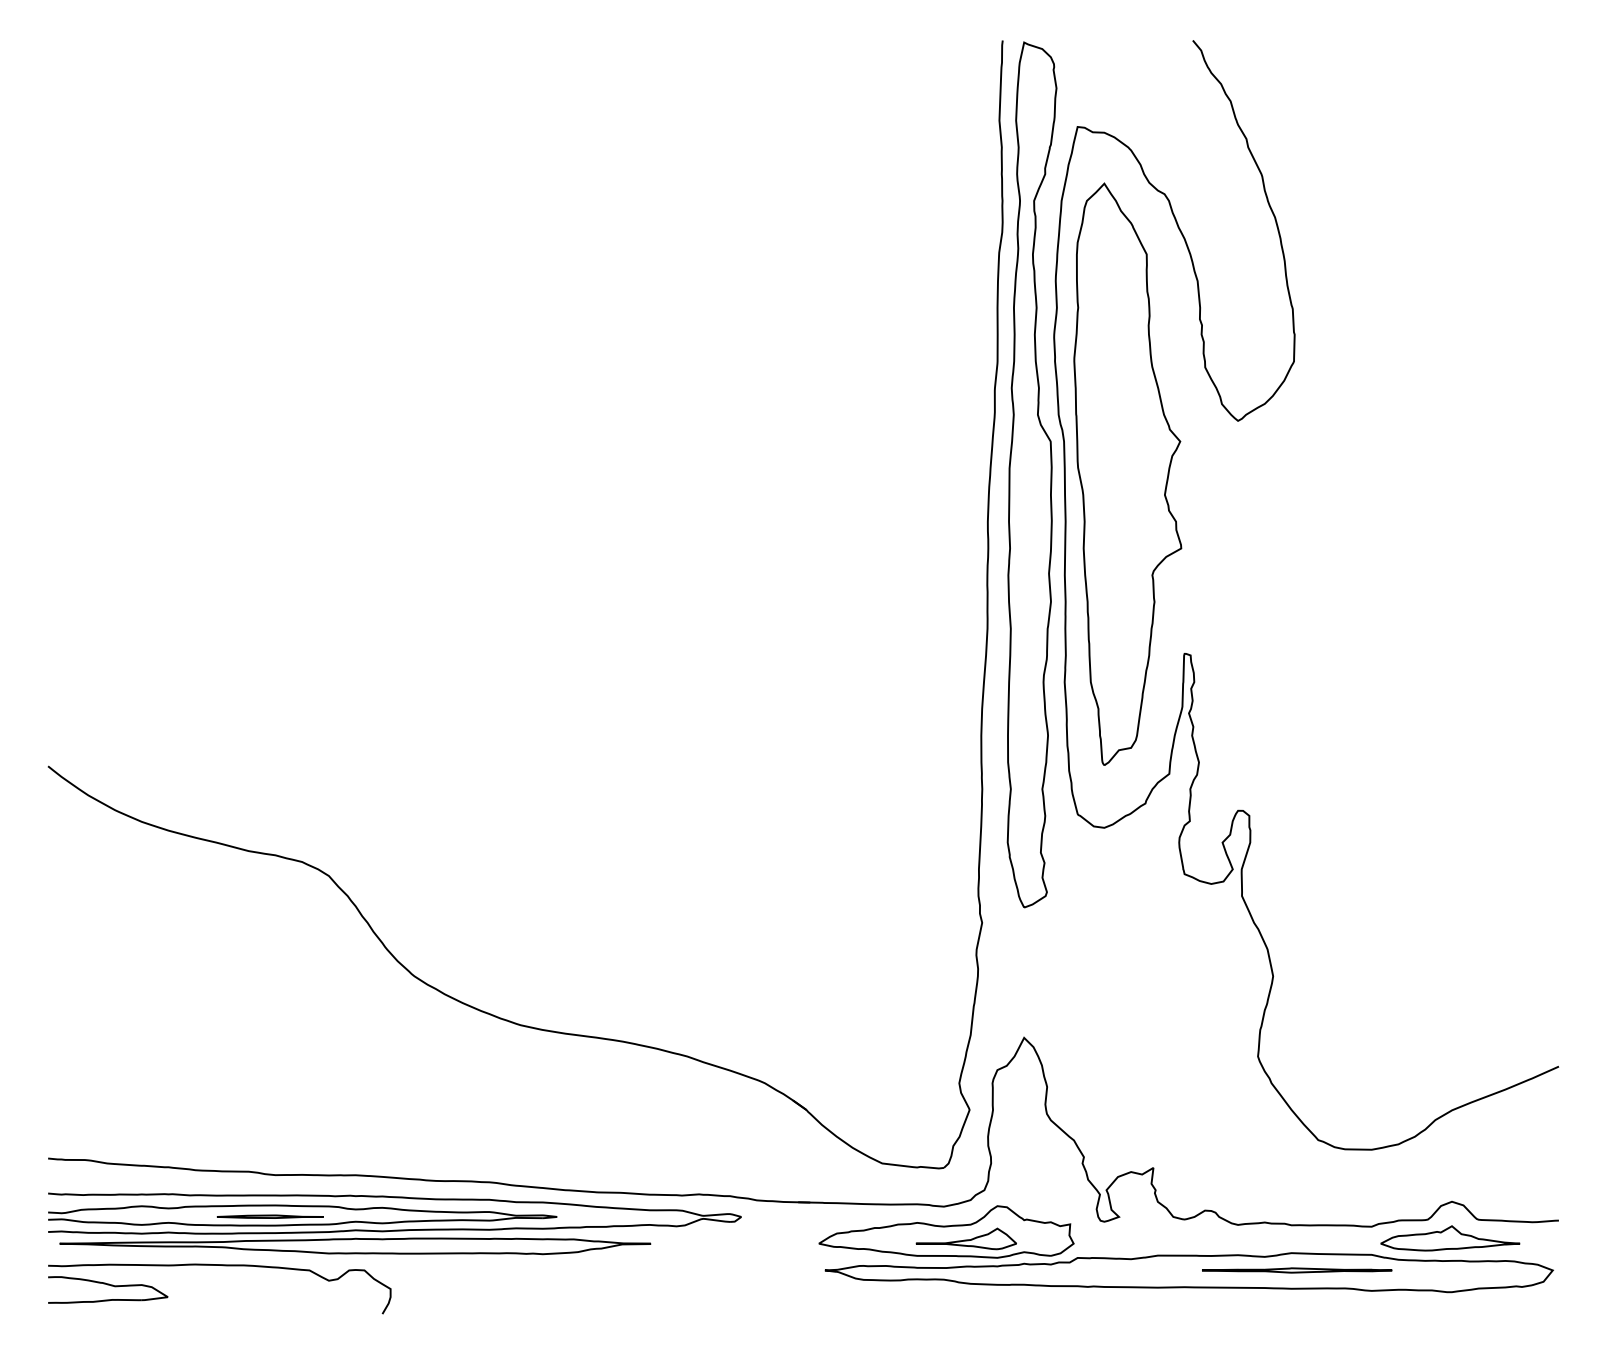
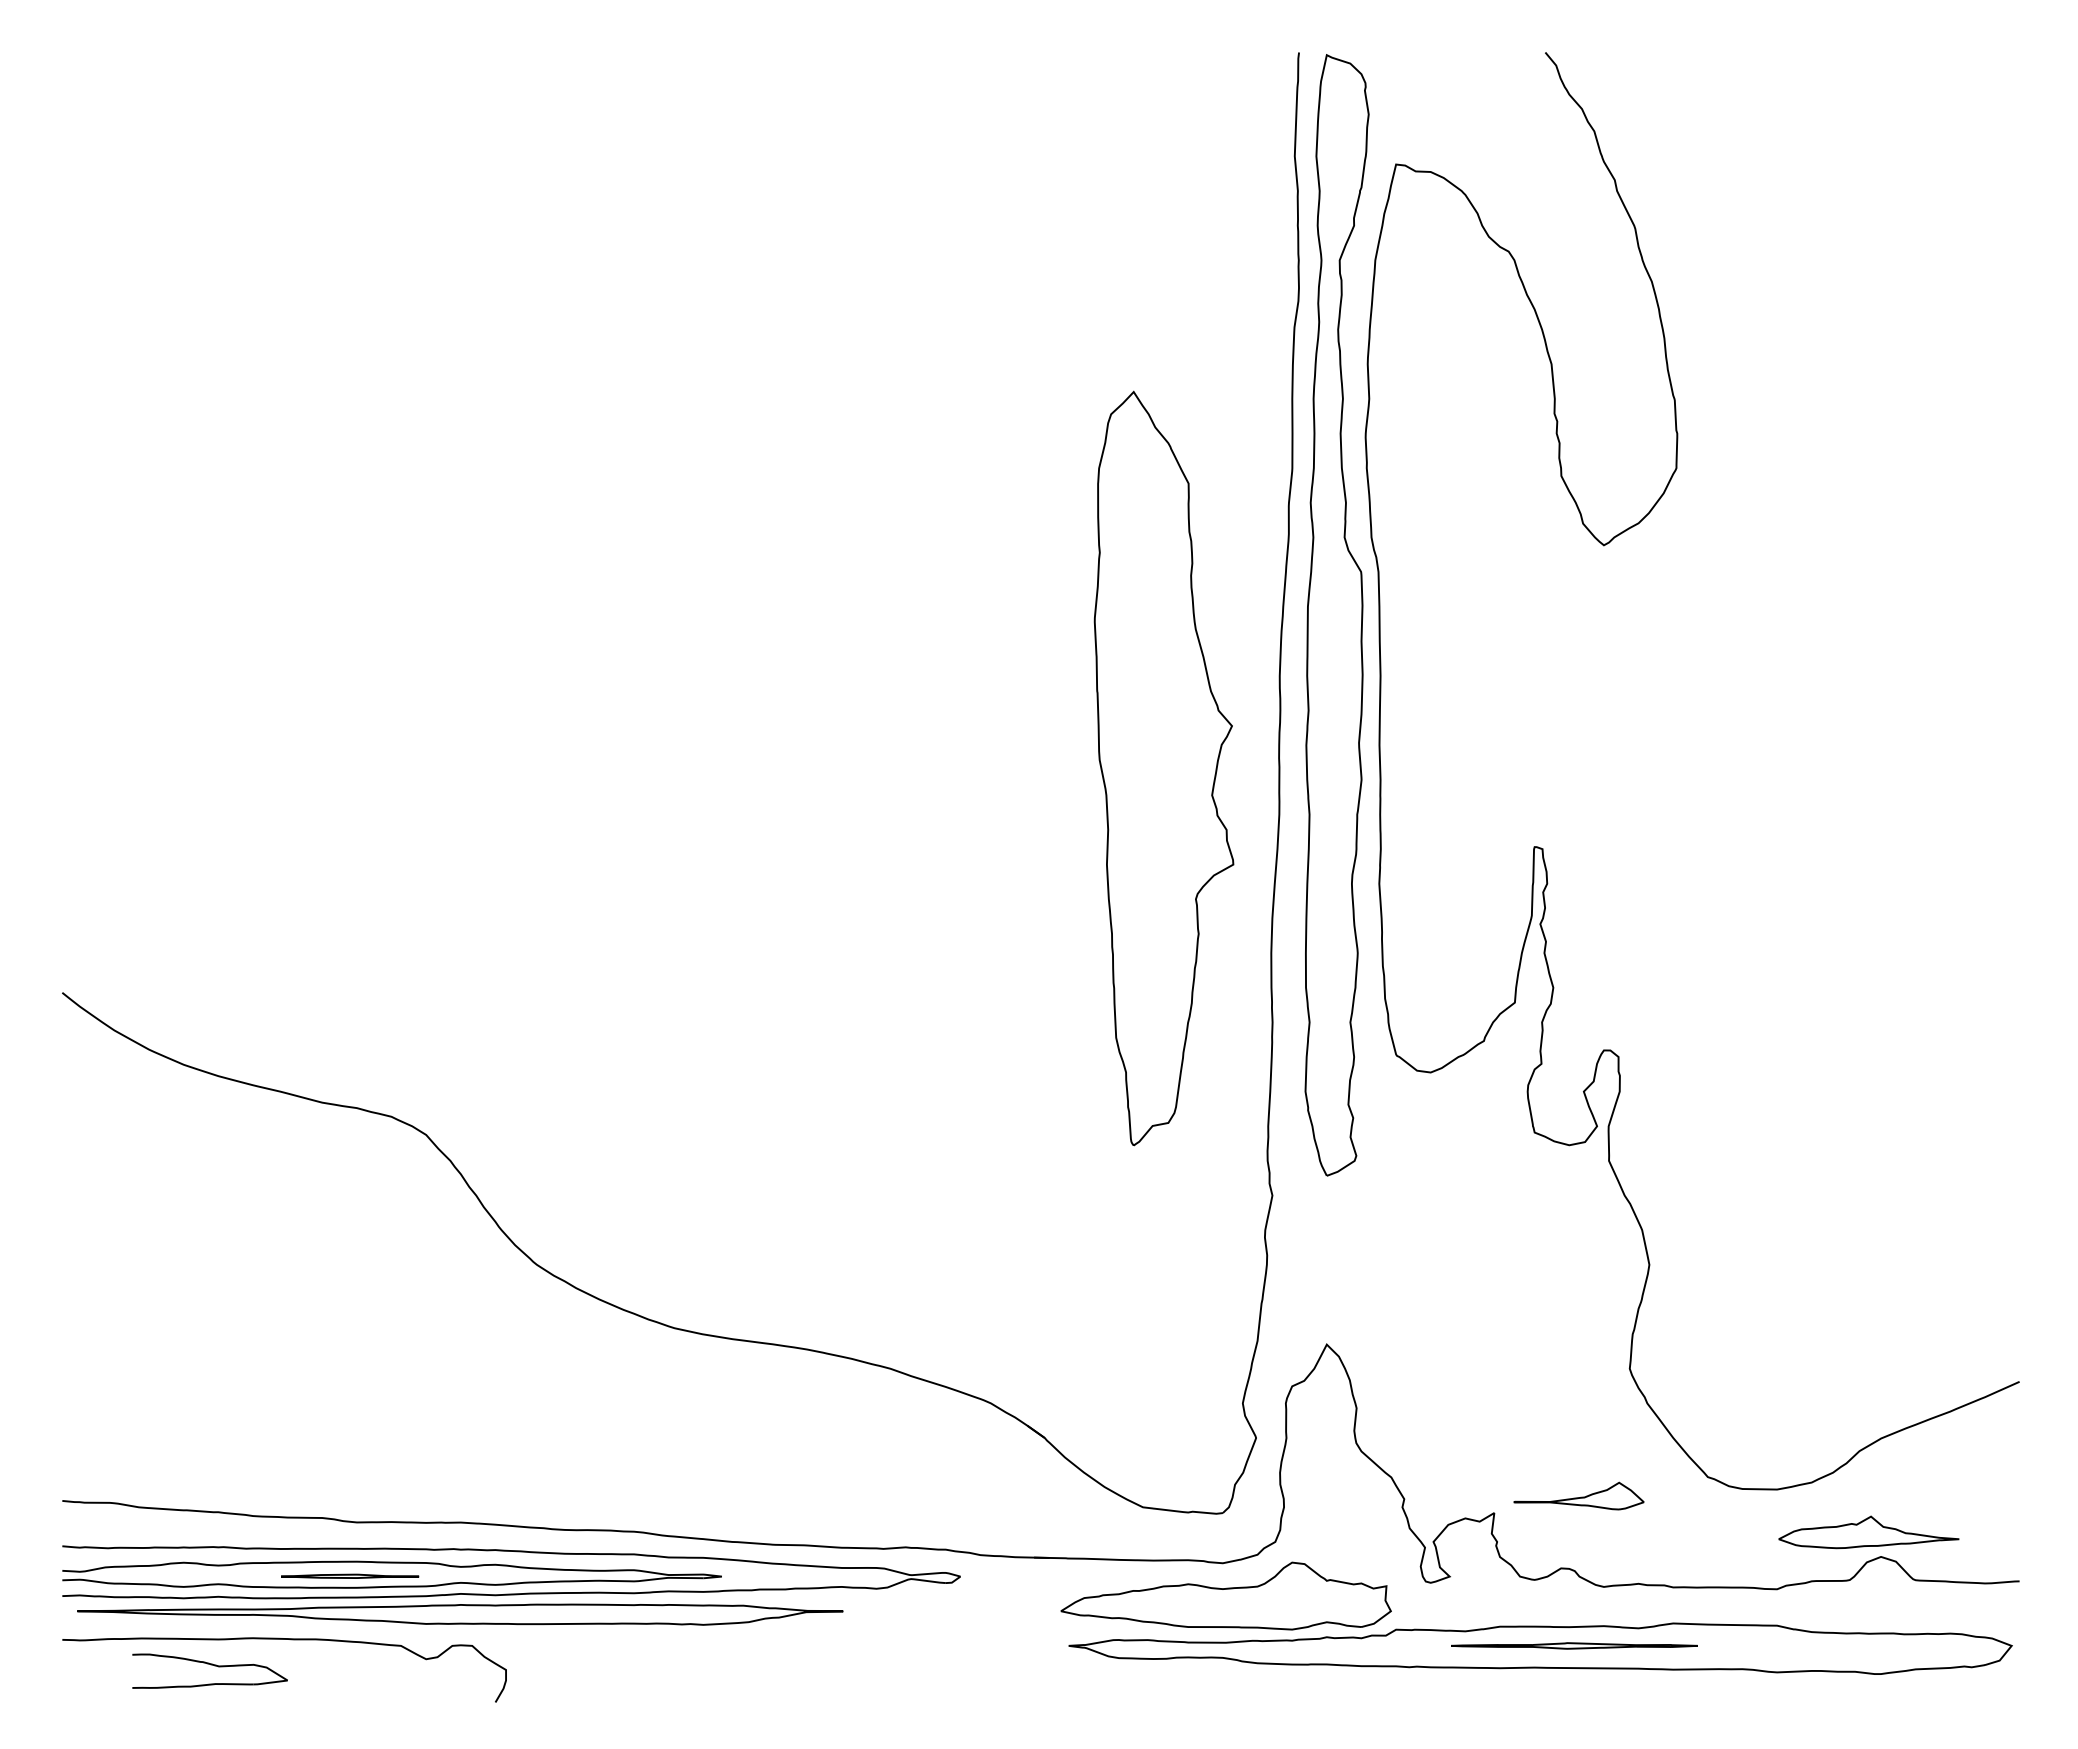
part: (1127, 474) -> (1163, 768), moved
part: (966, 1238) -> (1578, 1495), moved
part: (1450, 1238) -> (1868, 1532), moved
part: (1297, 1270) -> (1574, 1645), moved
part: (107, 1289) -> (209, 1670), moved

